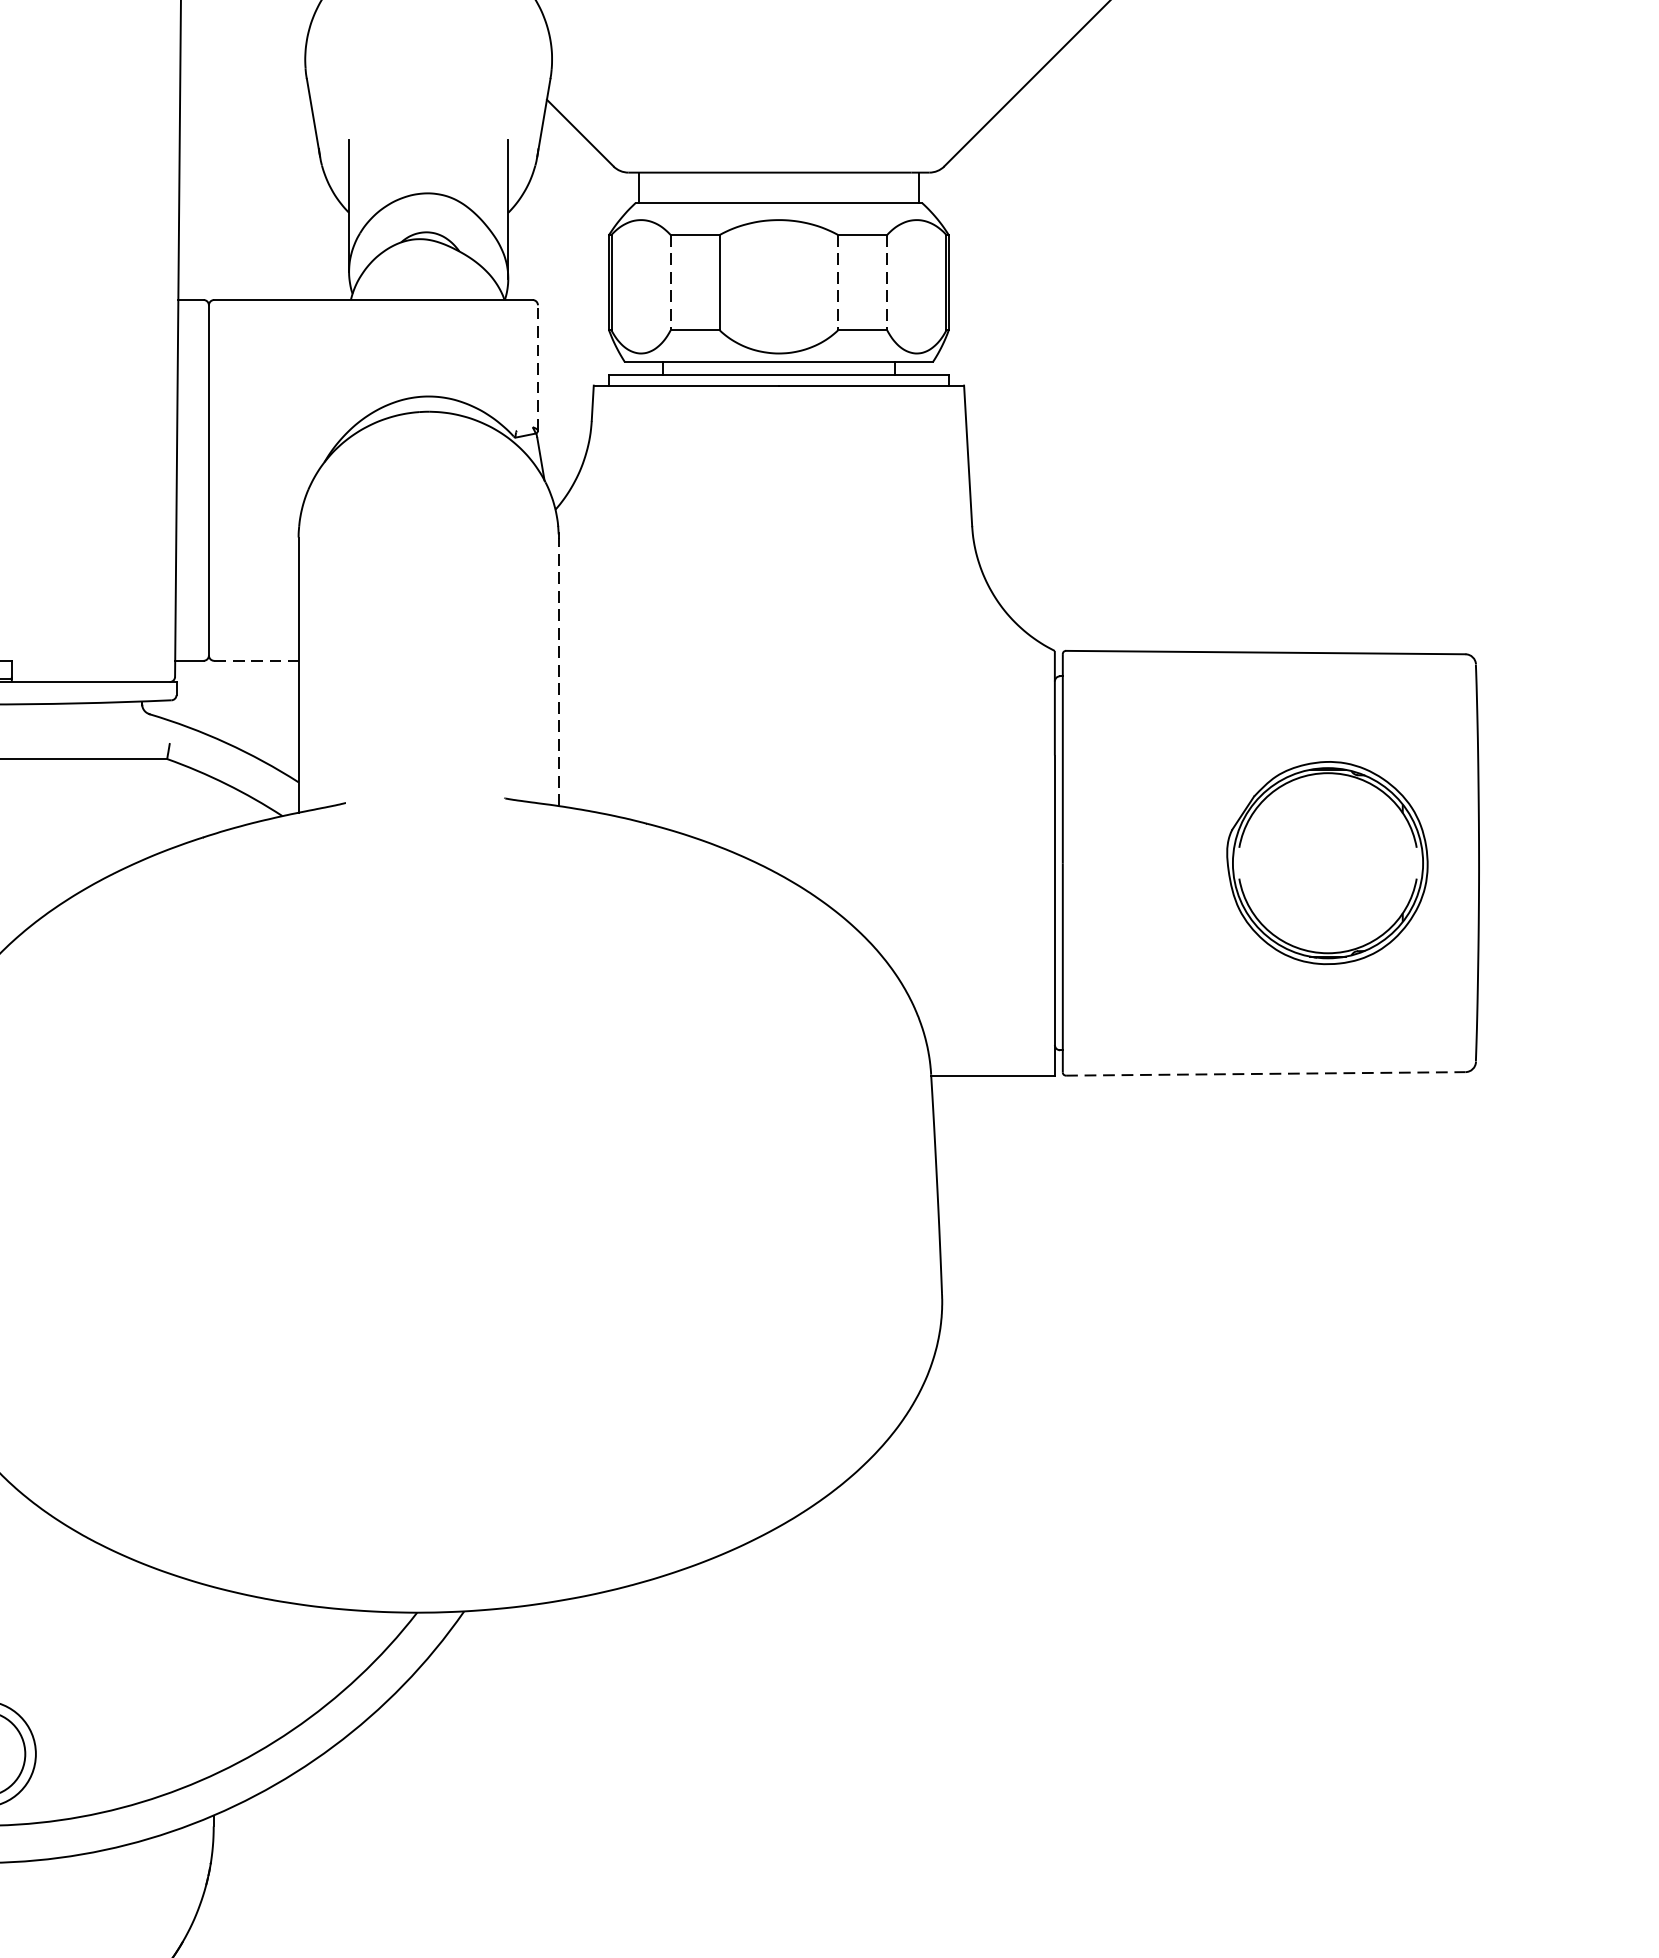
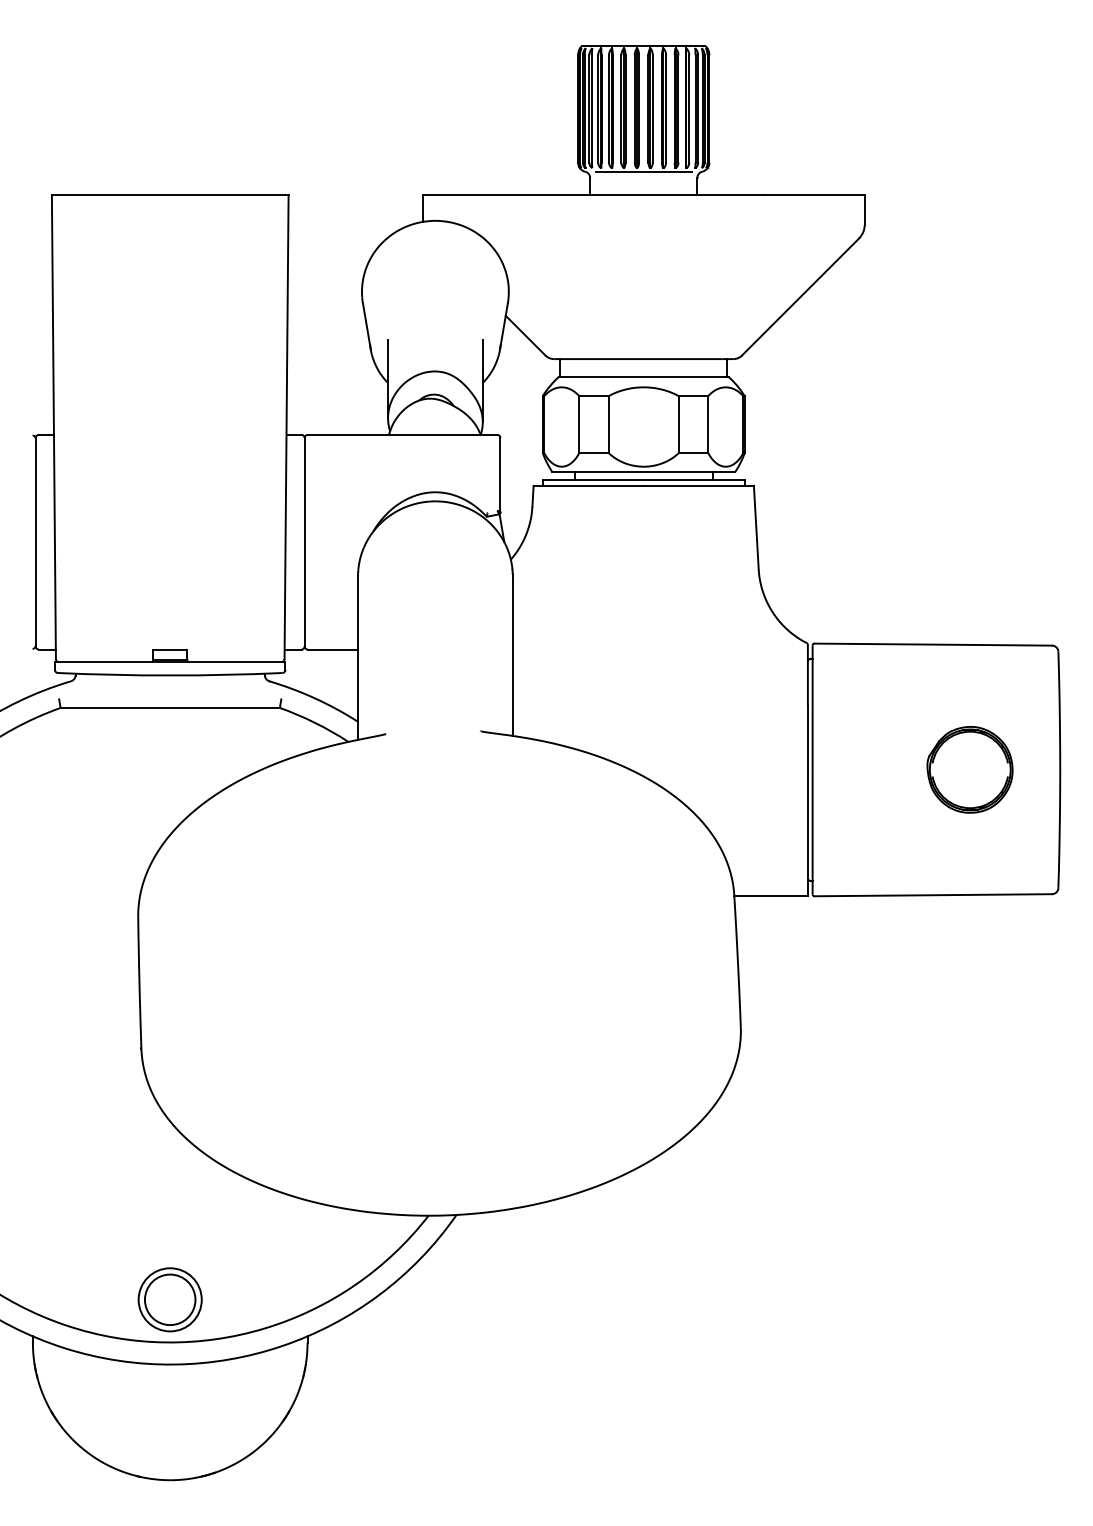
line: (670, 284) -> (579, 425), dashed -> solid
line: (837, 284) -> (678, 425), dashed -> solid
line: (887, 284) -> (708, 425), dashed -> solid
line: (538, 366) -> (500, 474), dashed -> solid
line: (257, 660) -> (333, 649), dashed -> solid
line: (558, 672) -> (512, 656), dashed -> solid
part: (1326, 862) -> (969, 769), size x0.71
line: (1266, 1074) -> (933, 895), dashed -> solid

